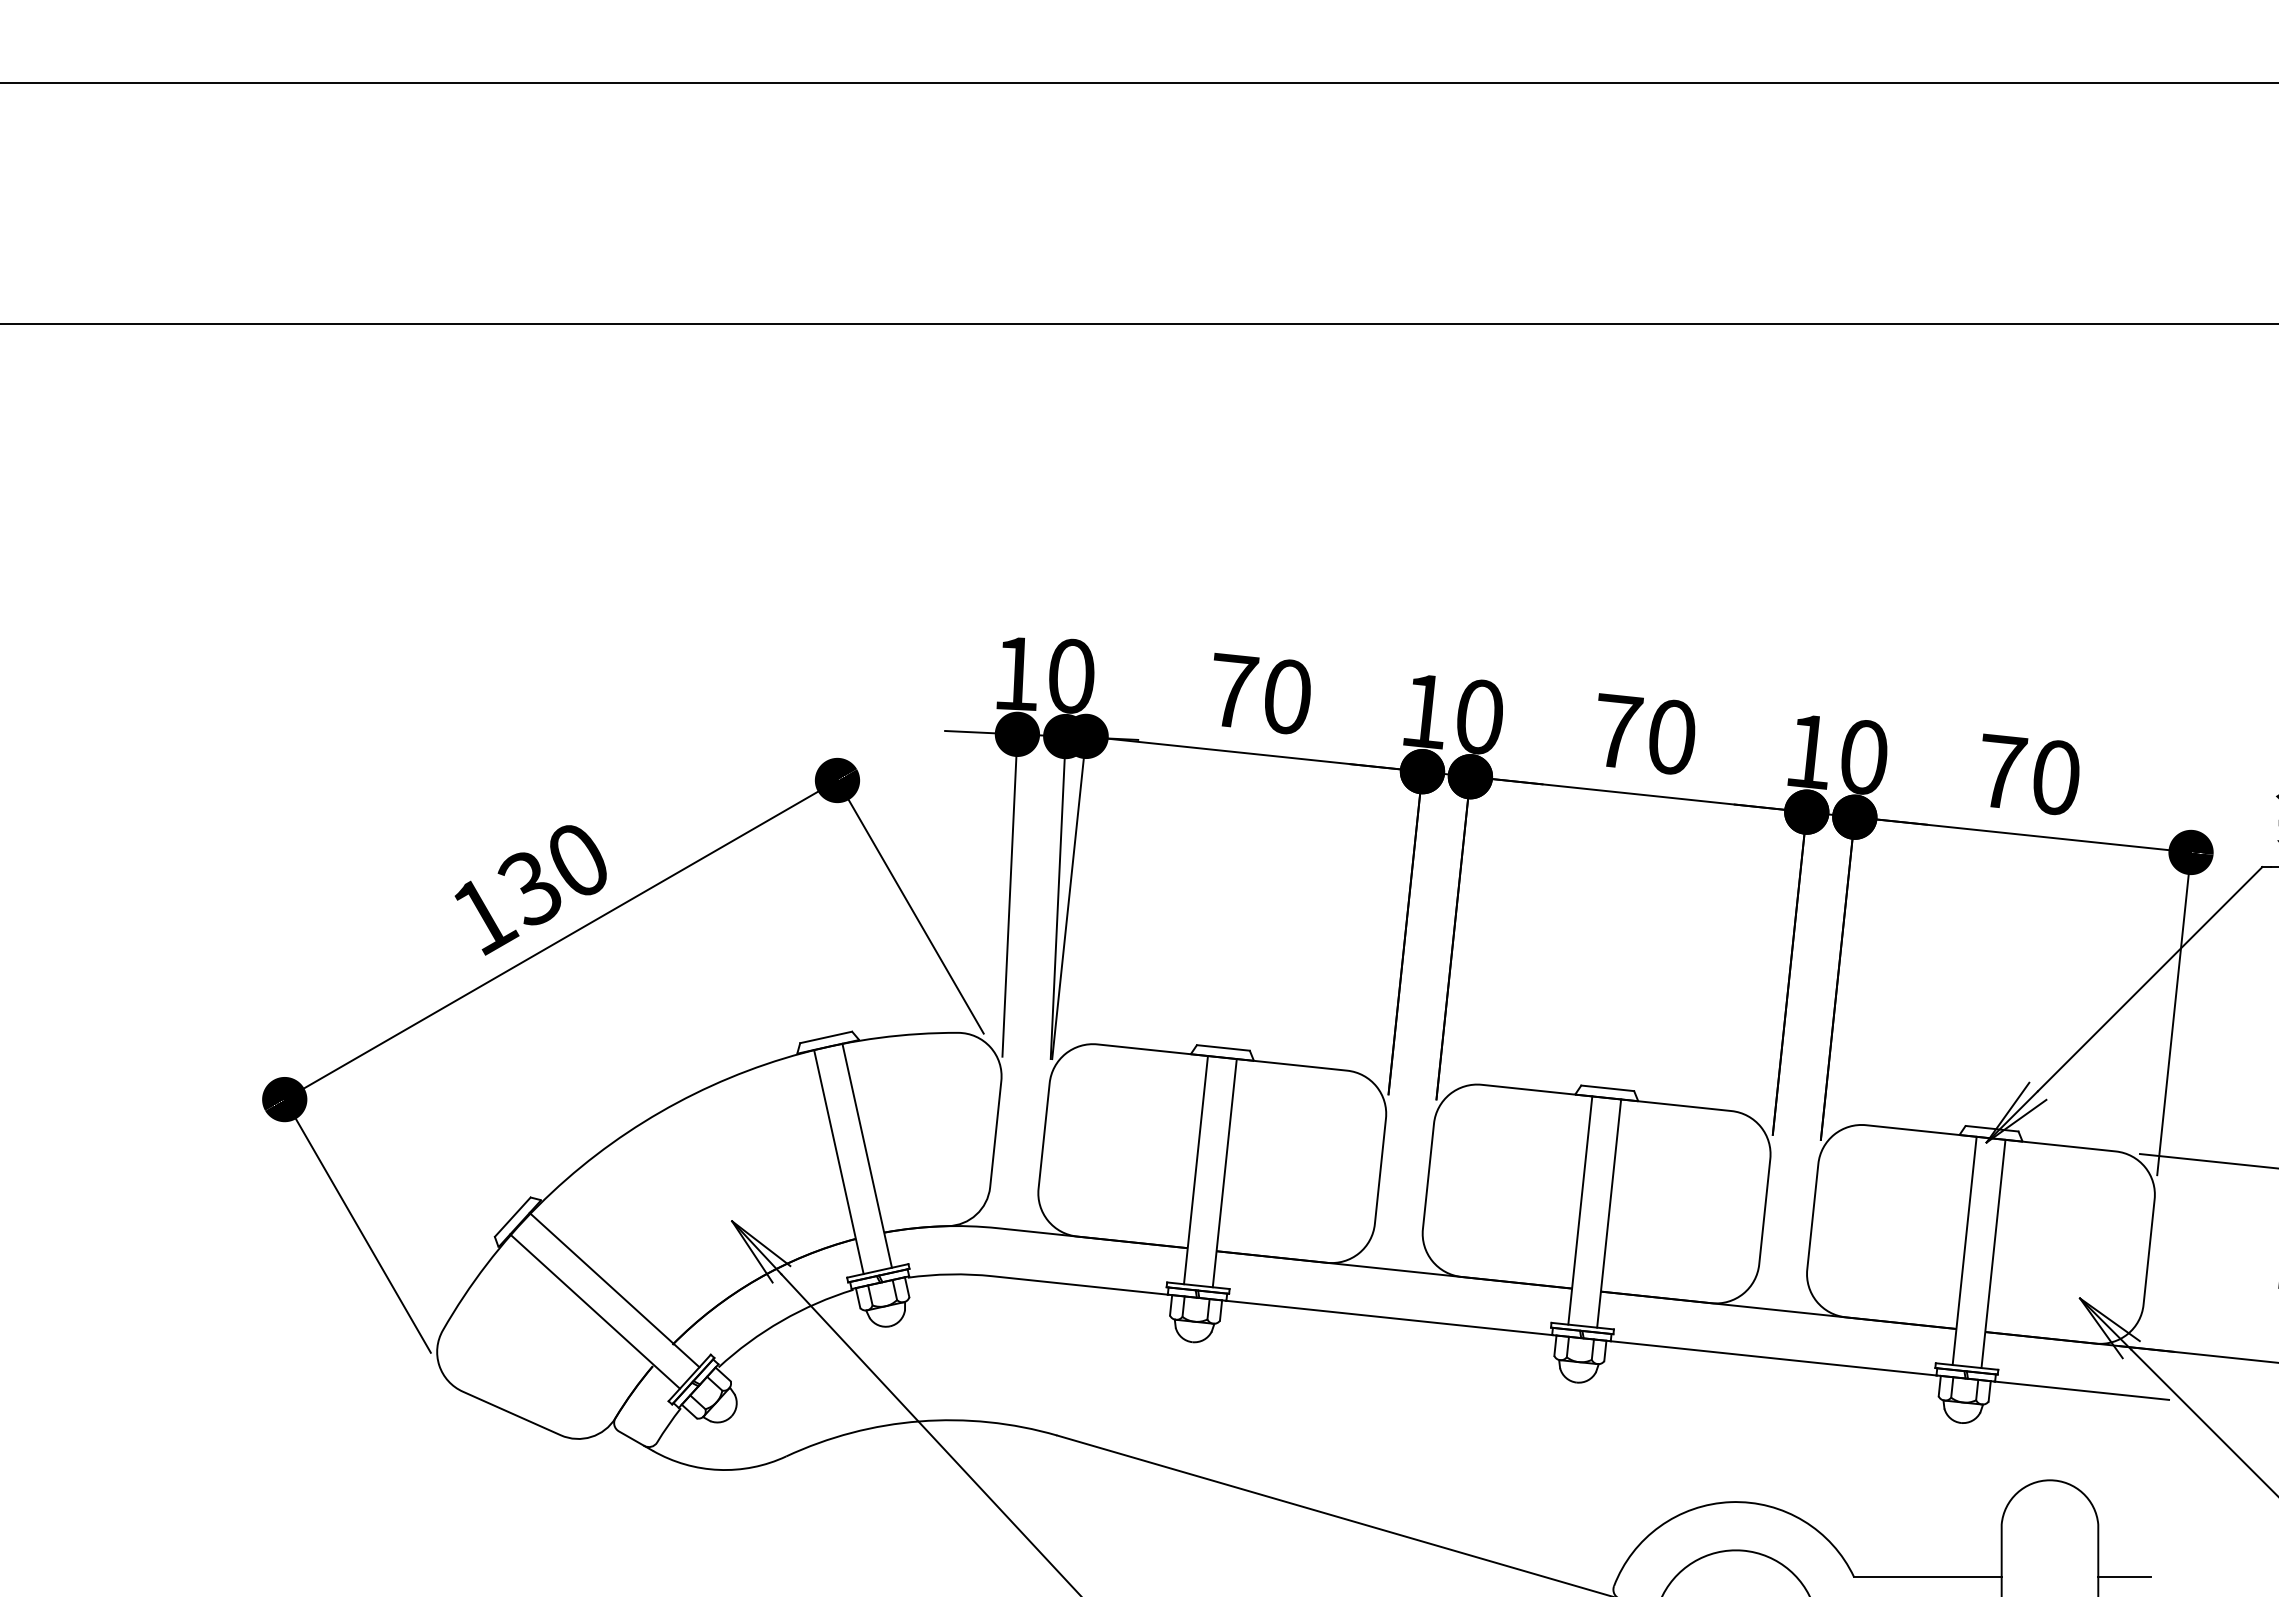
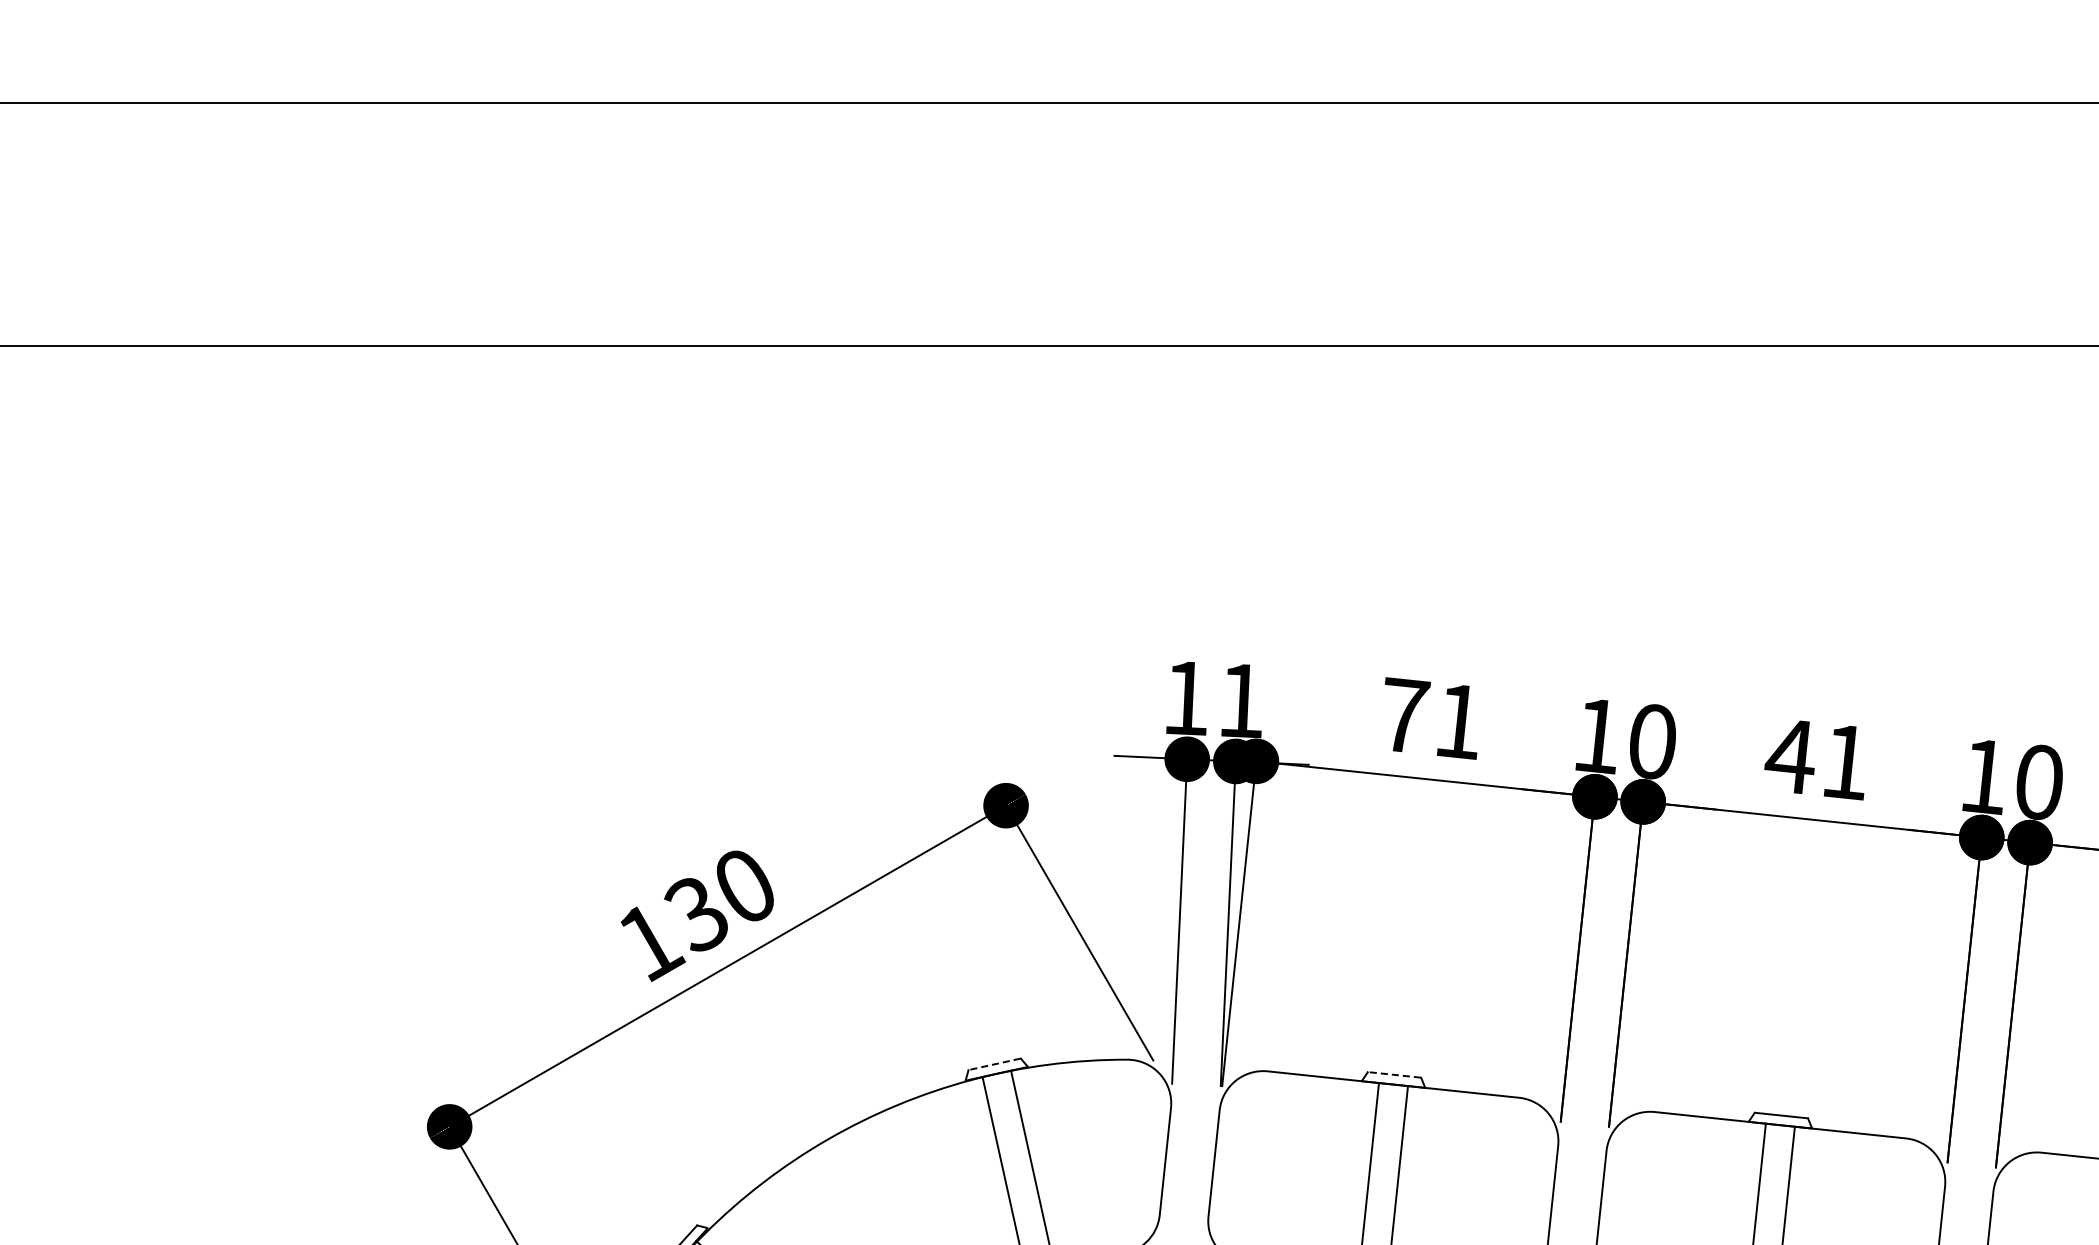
text: (1071, 675) -> (1241, 699), 10 -> 11
text: (1287, 696) -> (1459, 721), 70 -> 71
text: (1642, 734) -> (1816, 759), 70 -> 41
line: (825, 1037) -> (994, 1064), solid -> dashed
line: (1222, 1047) -> (1393, 1074), solid -> dashed

